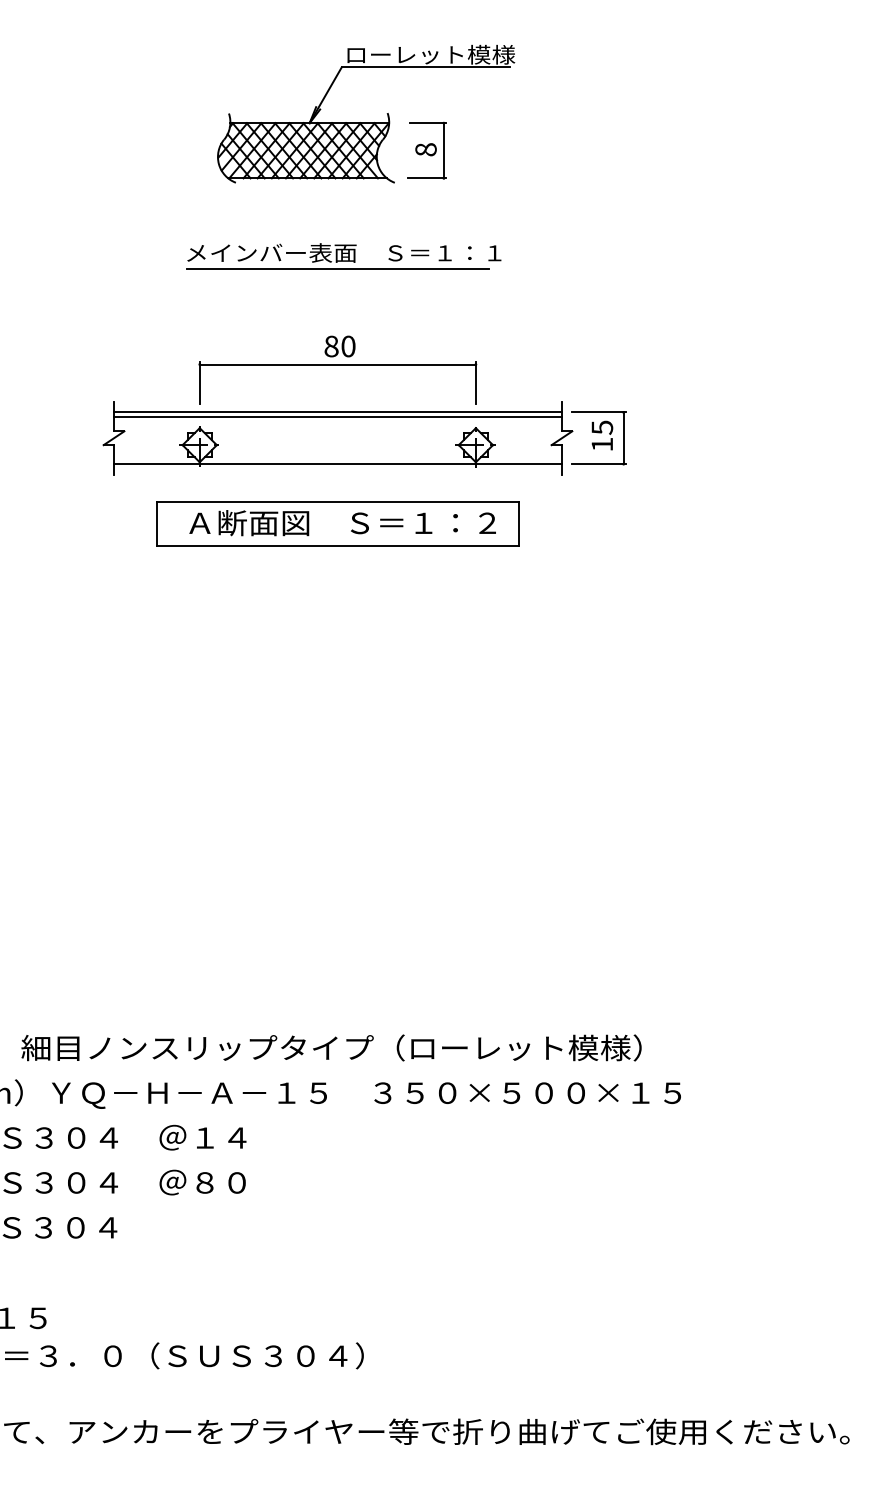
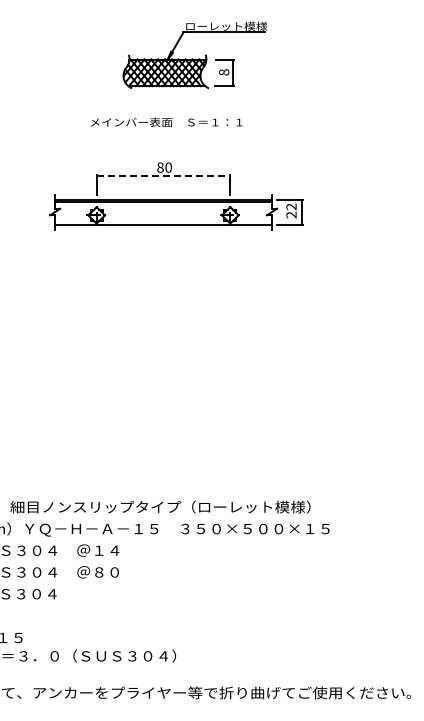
part: (364, 112) -> (194, 54), moved
line: (337, 267) -> (163, 129), removed
line: (337, 364) -> (163, 176), solid -> dashed
text: (602, 435) -> (291, 210), 15 -> 22
part: (337, 523) -> (163, 253), removed

